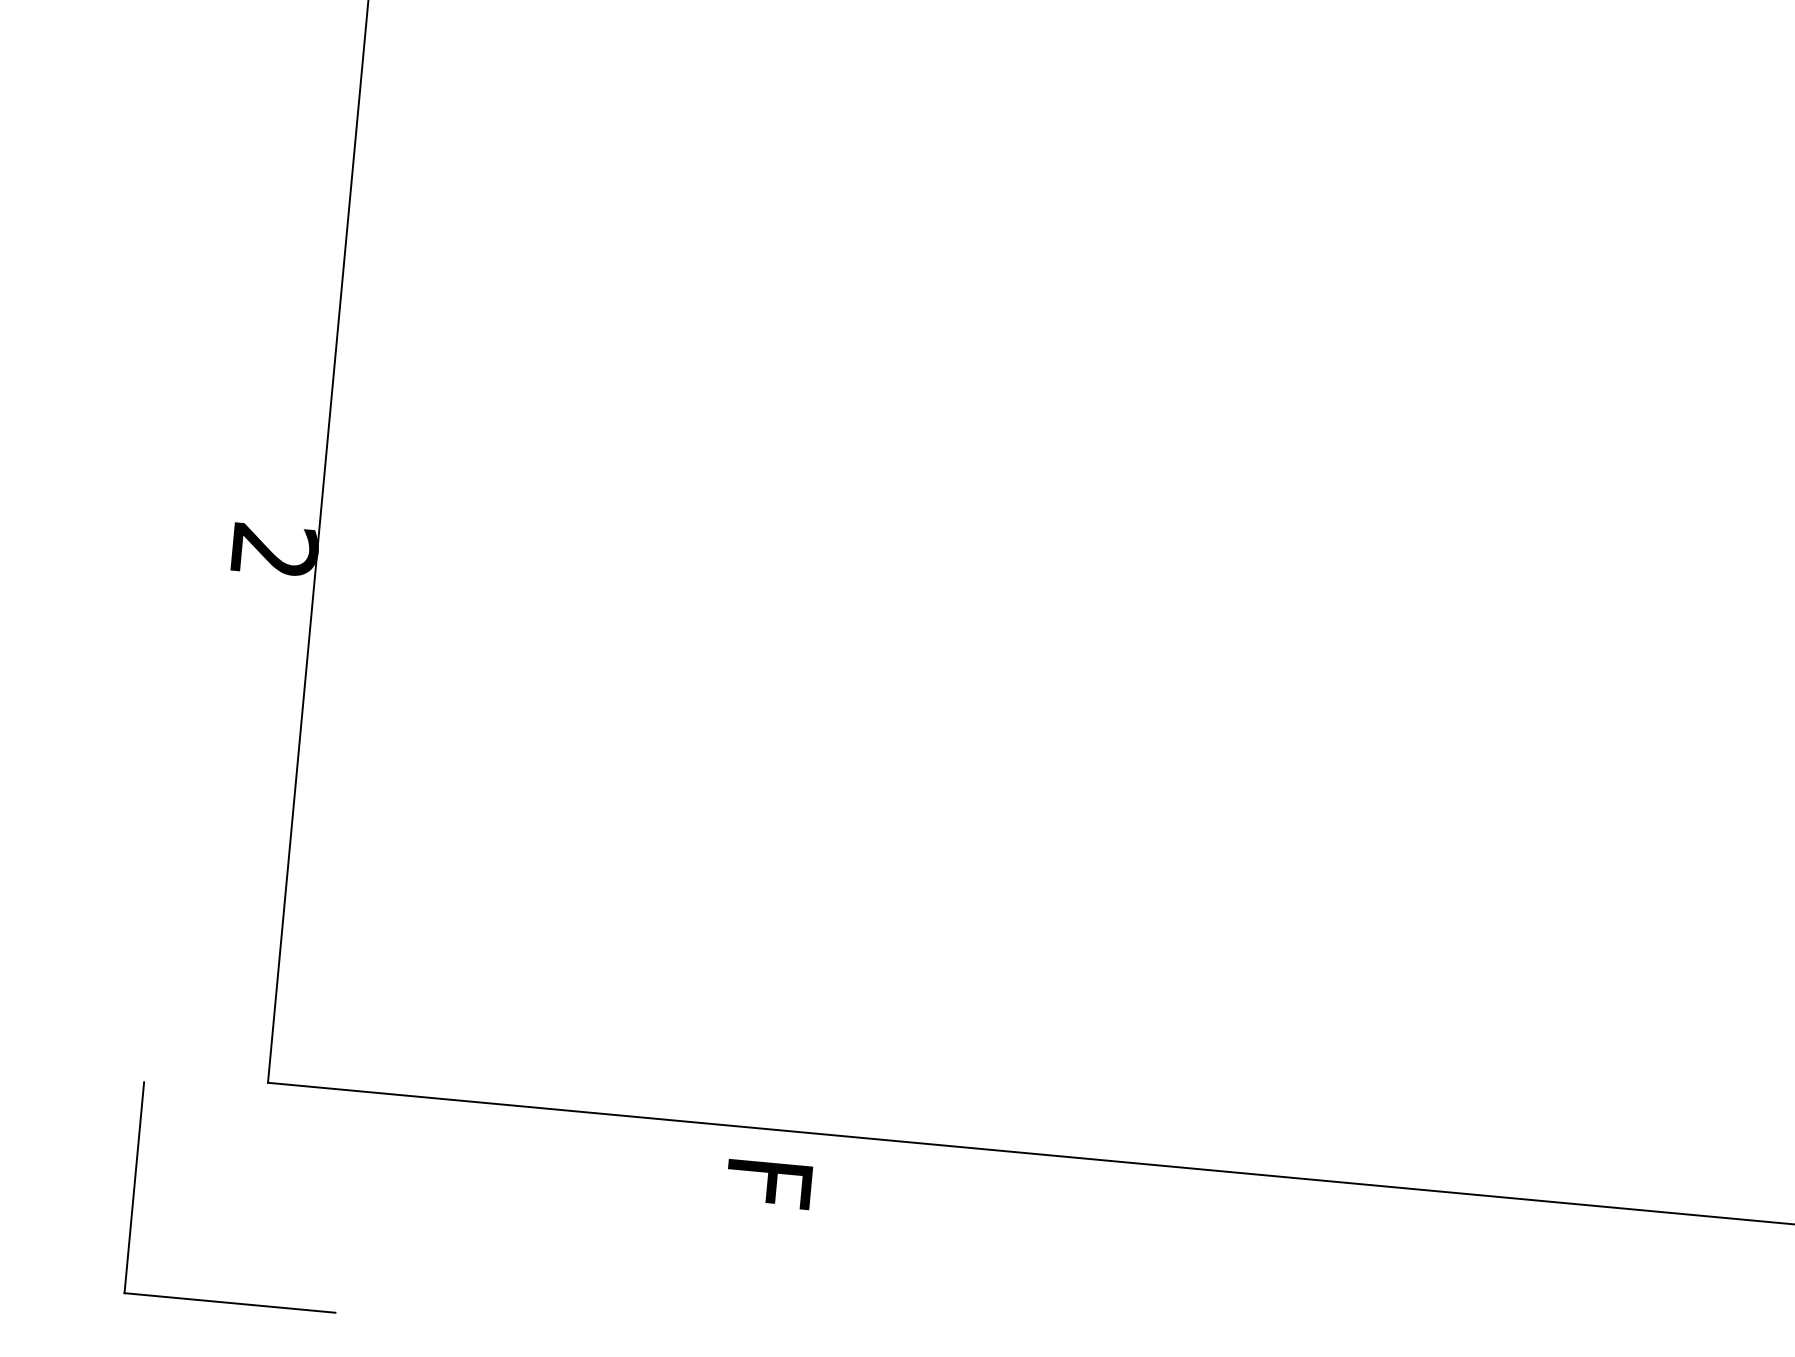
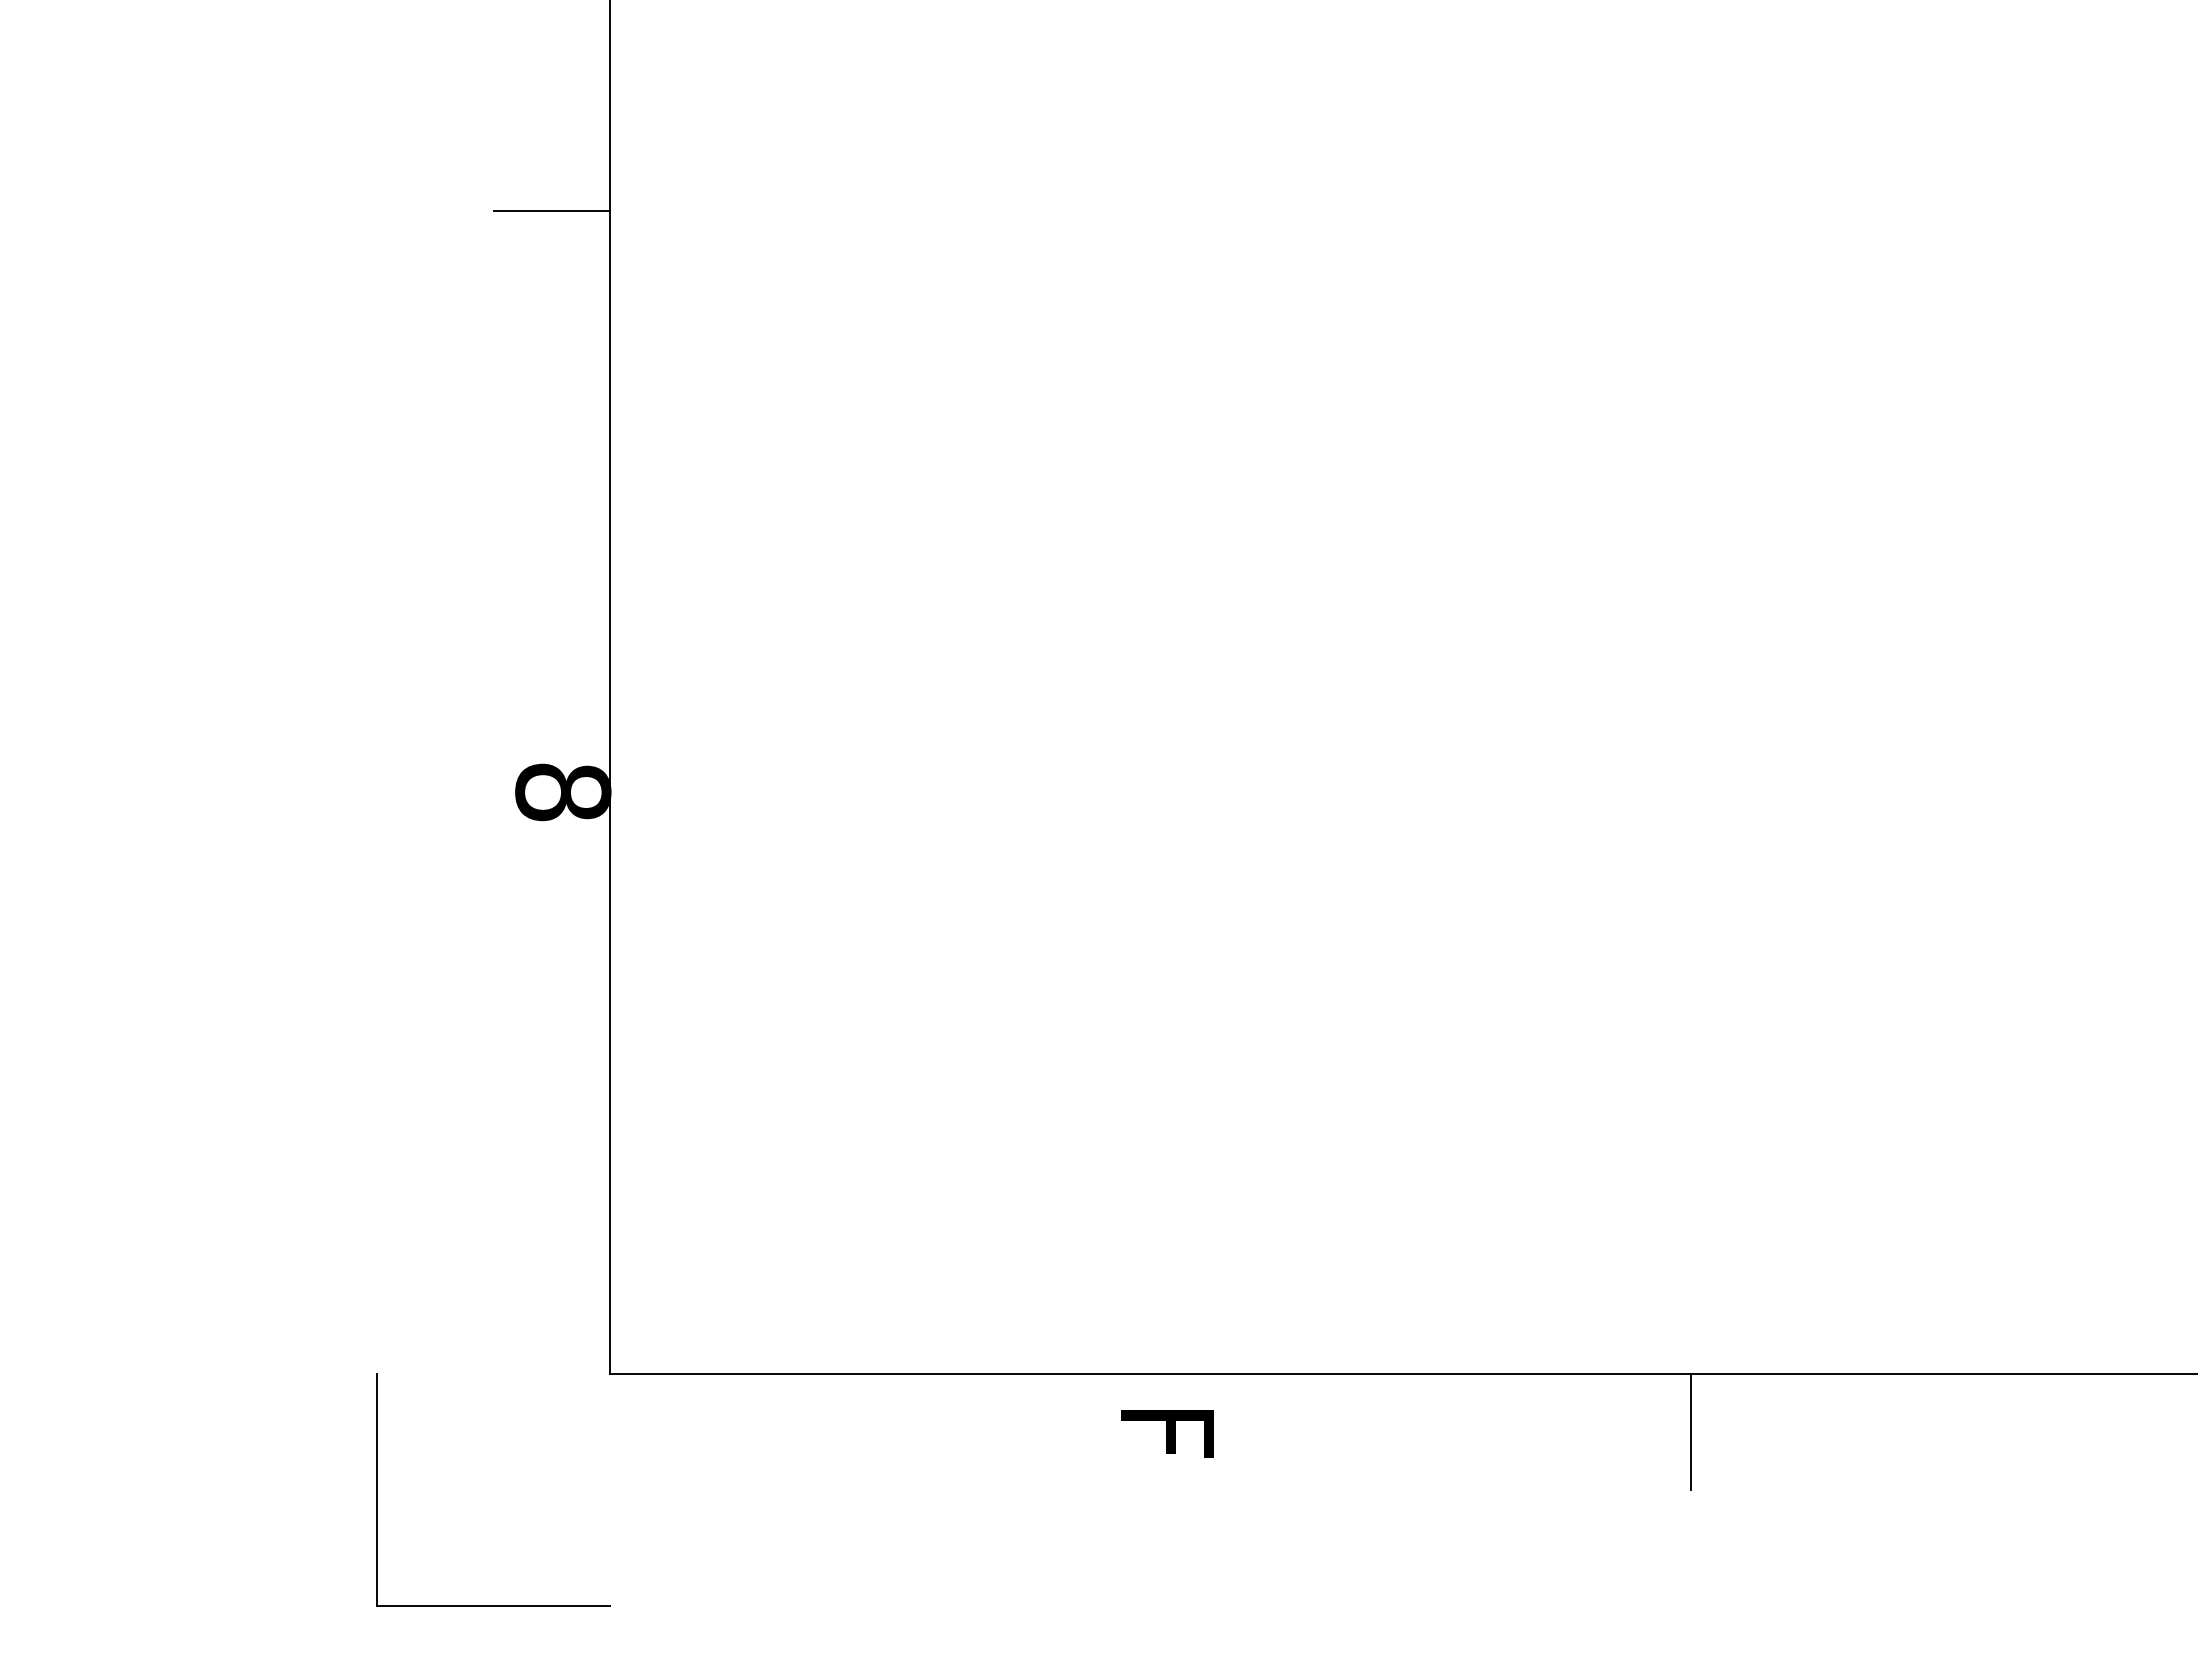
line: (312, 23) -> (551, 211), added
text: (274, 551) -> (563, 792), 2 -> 8
part: (134, 1187) -> (377, 1489), moved
line: (1243, 1226) -> (1690, 1431), added

